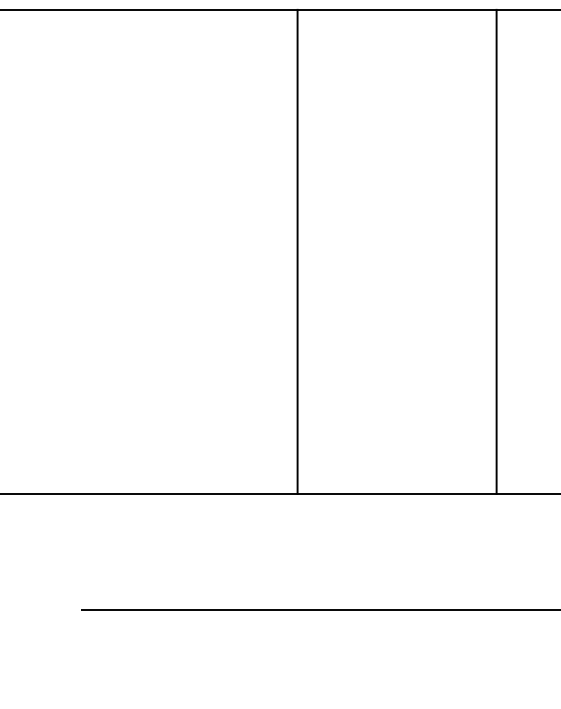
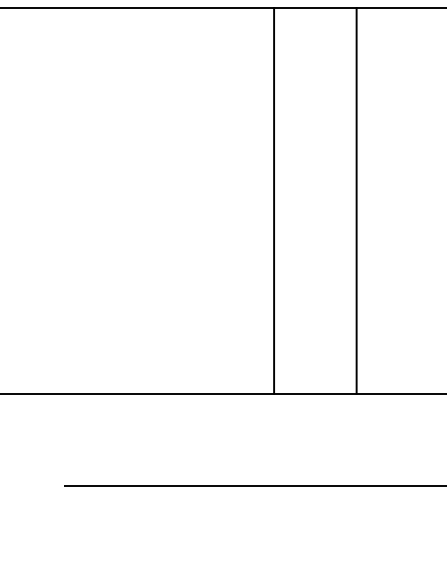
line: (298, 251) -> (274, 200), moved
line: (496, 251) -> (356, 200), moved

